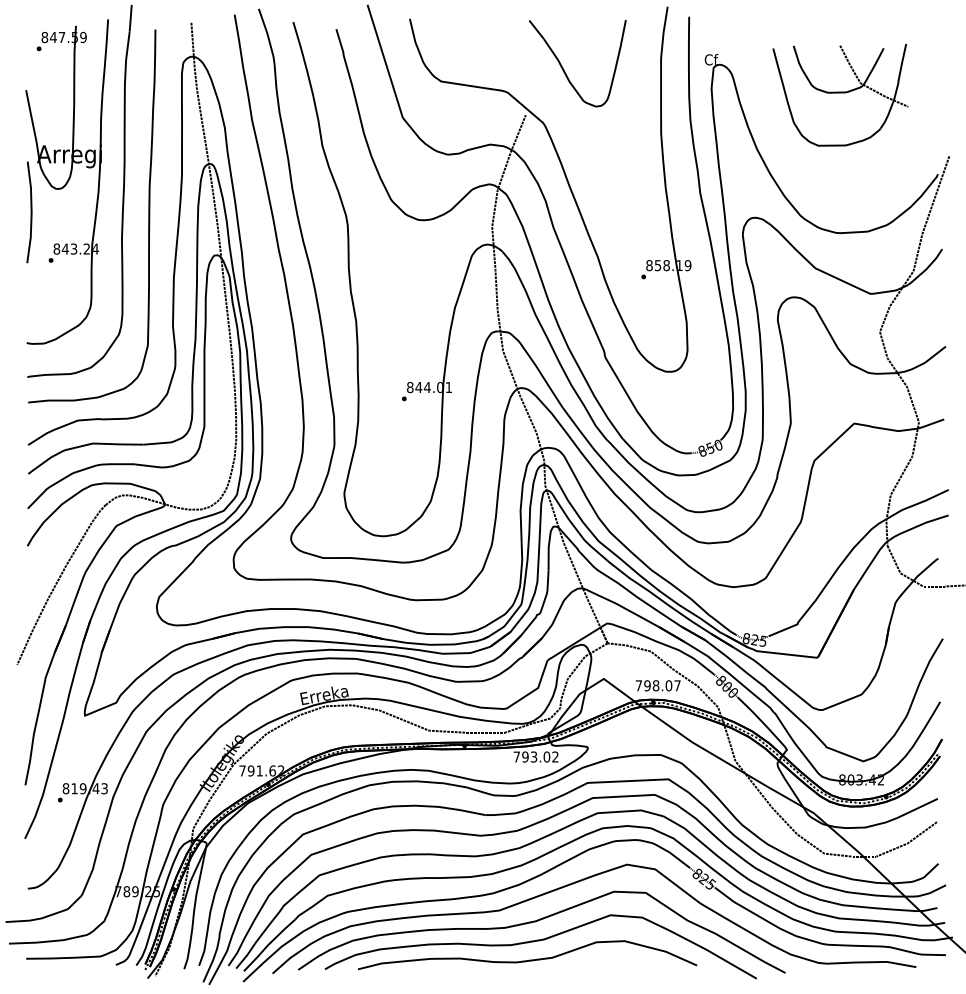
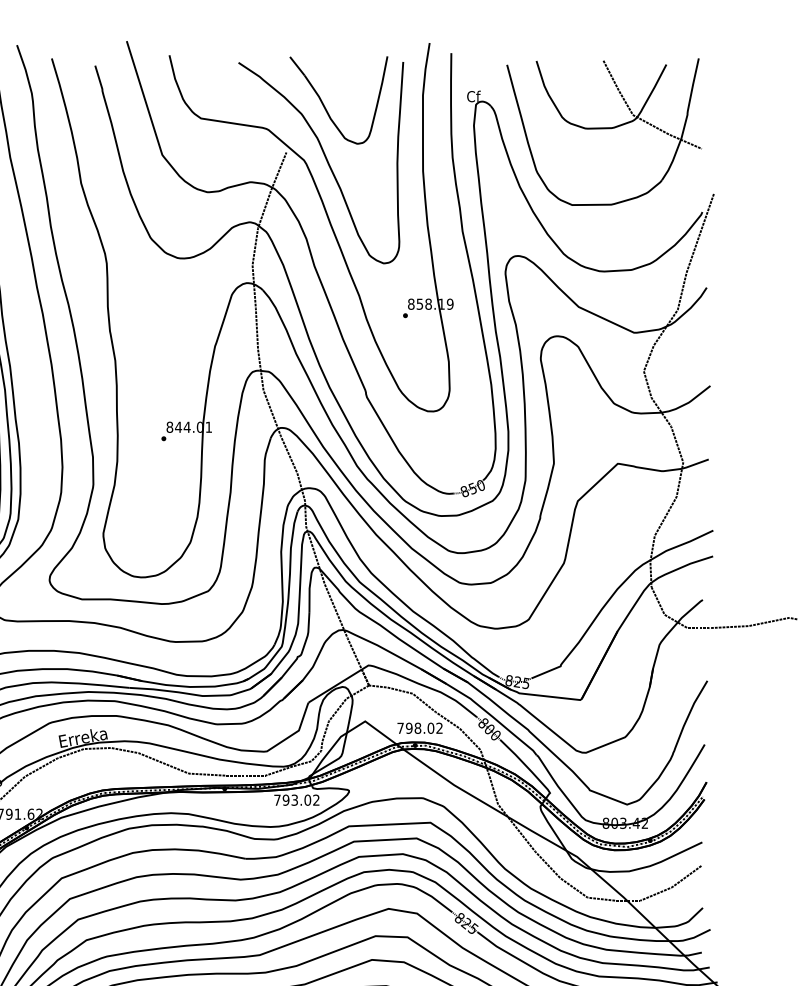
part: (840, 95) -> (604, 132), size x1.43
curve: (564, 122) -> (325, 159), added
text: (677, 685) -> (439, 728), 798.07 -> 798.02

